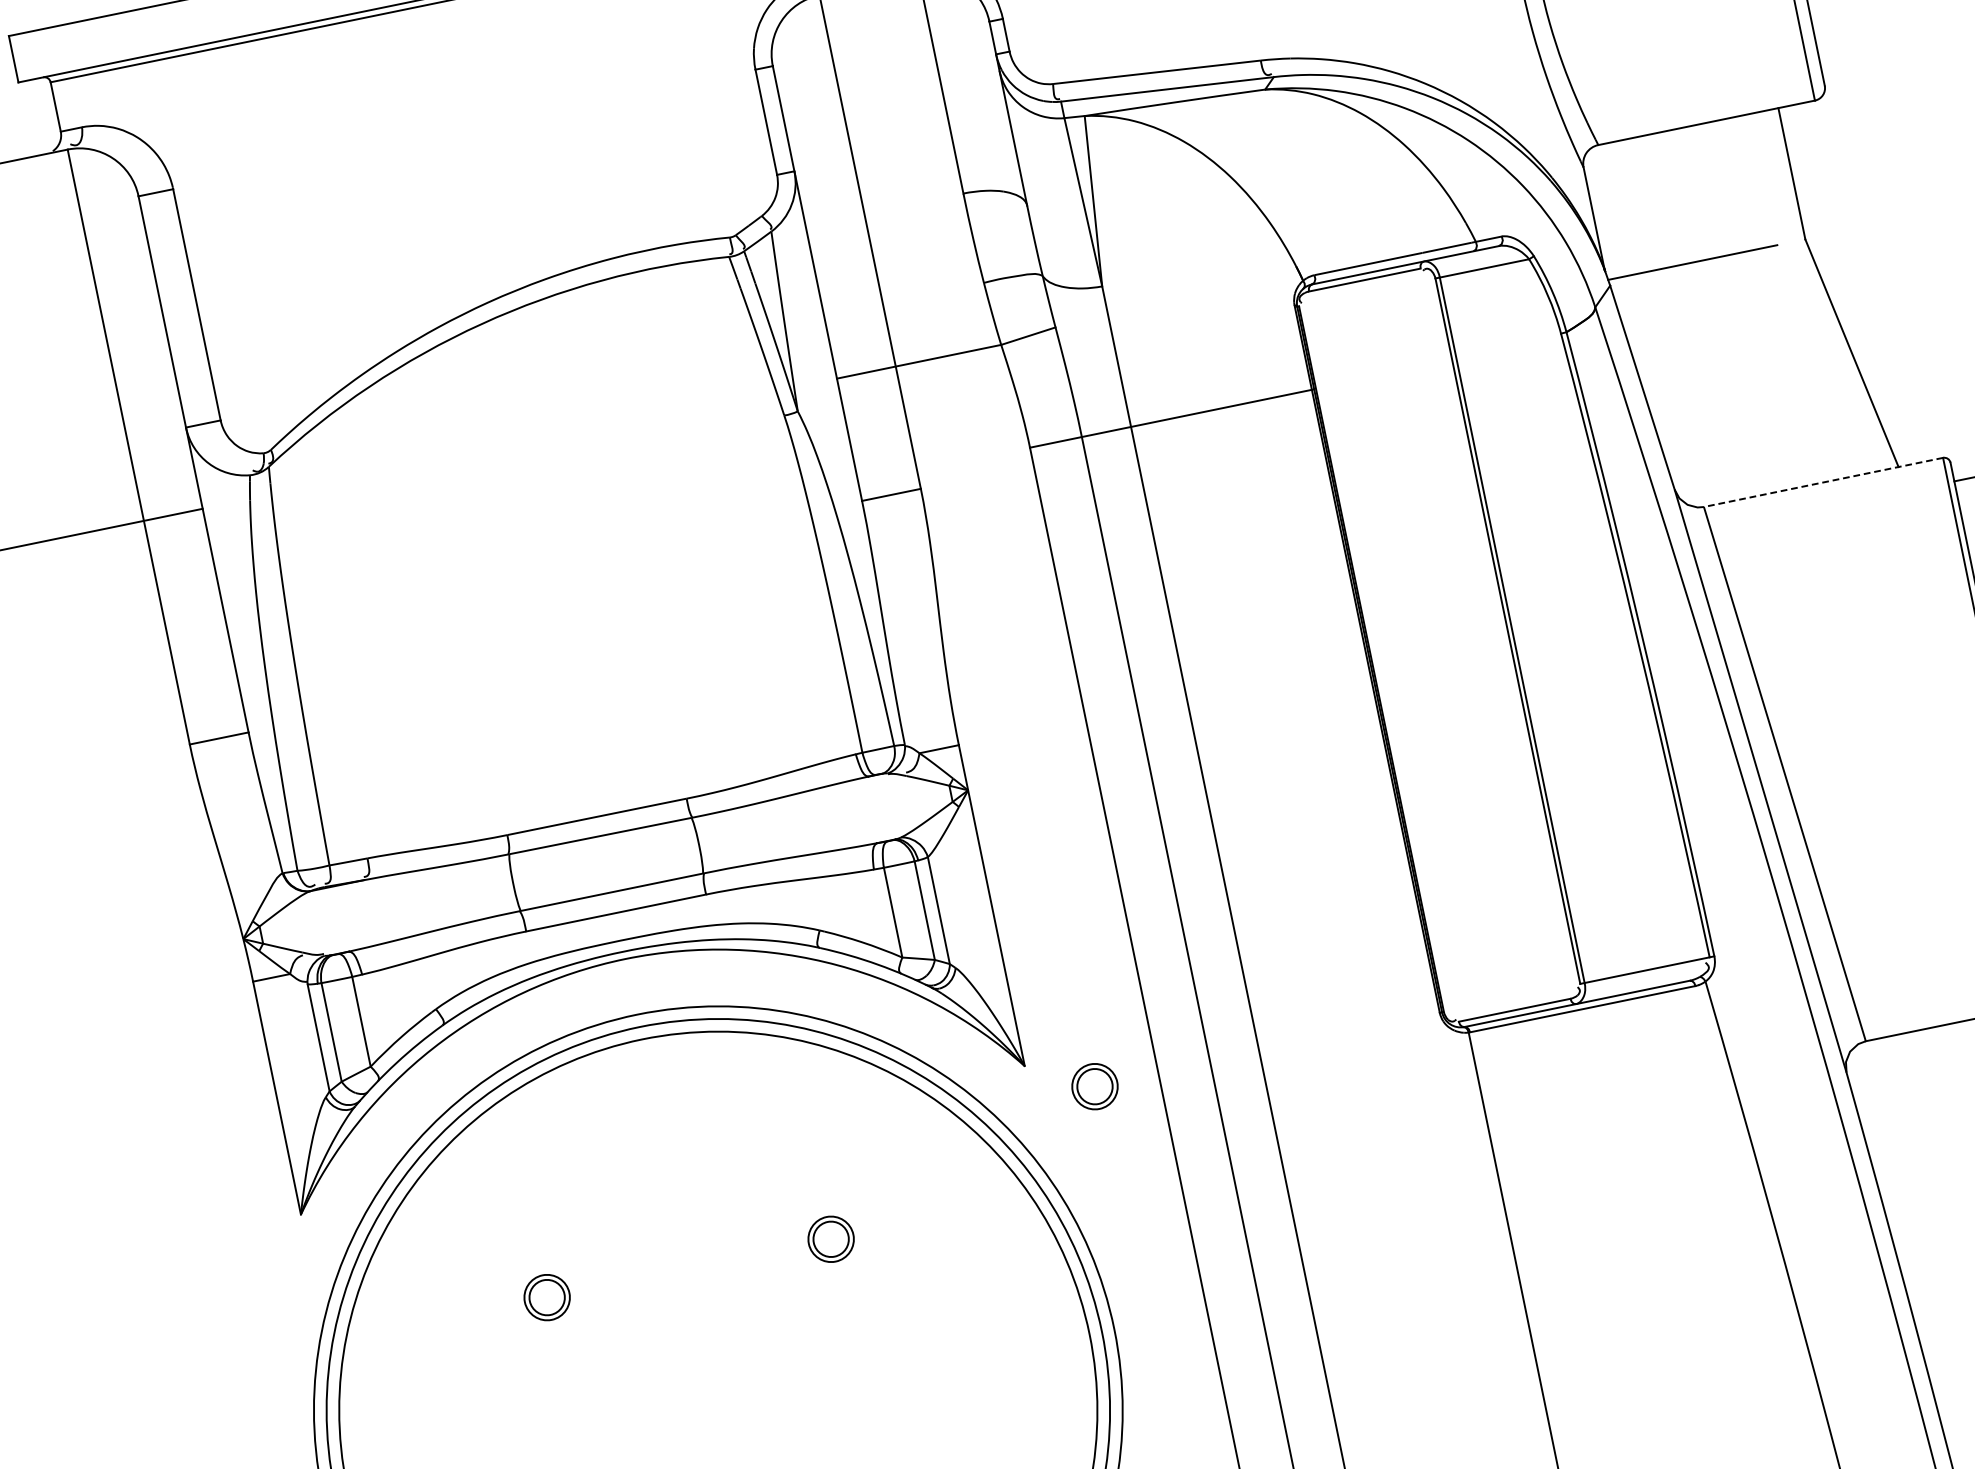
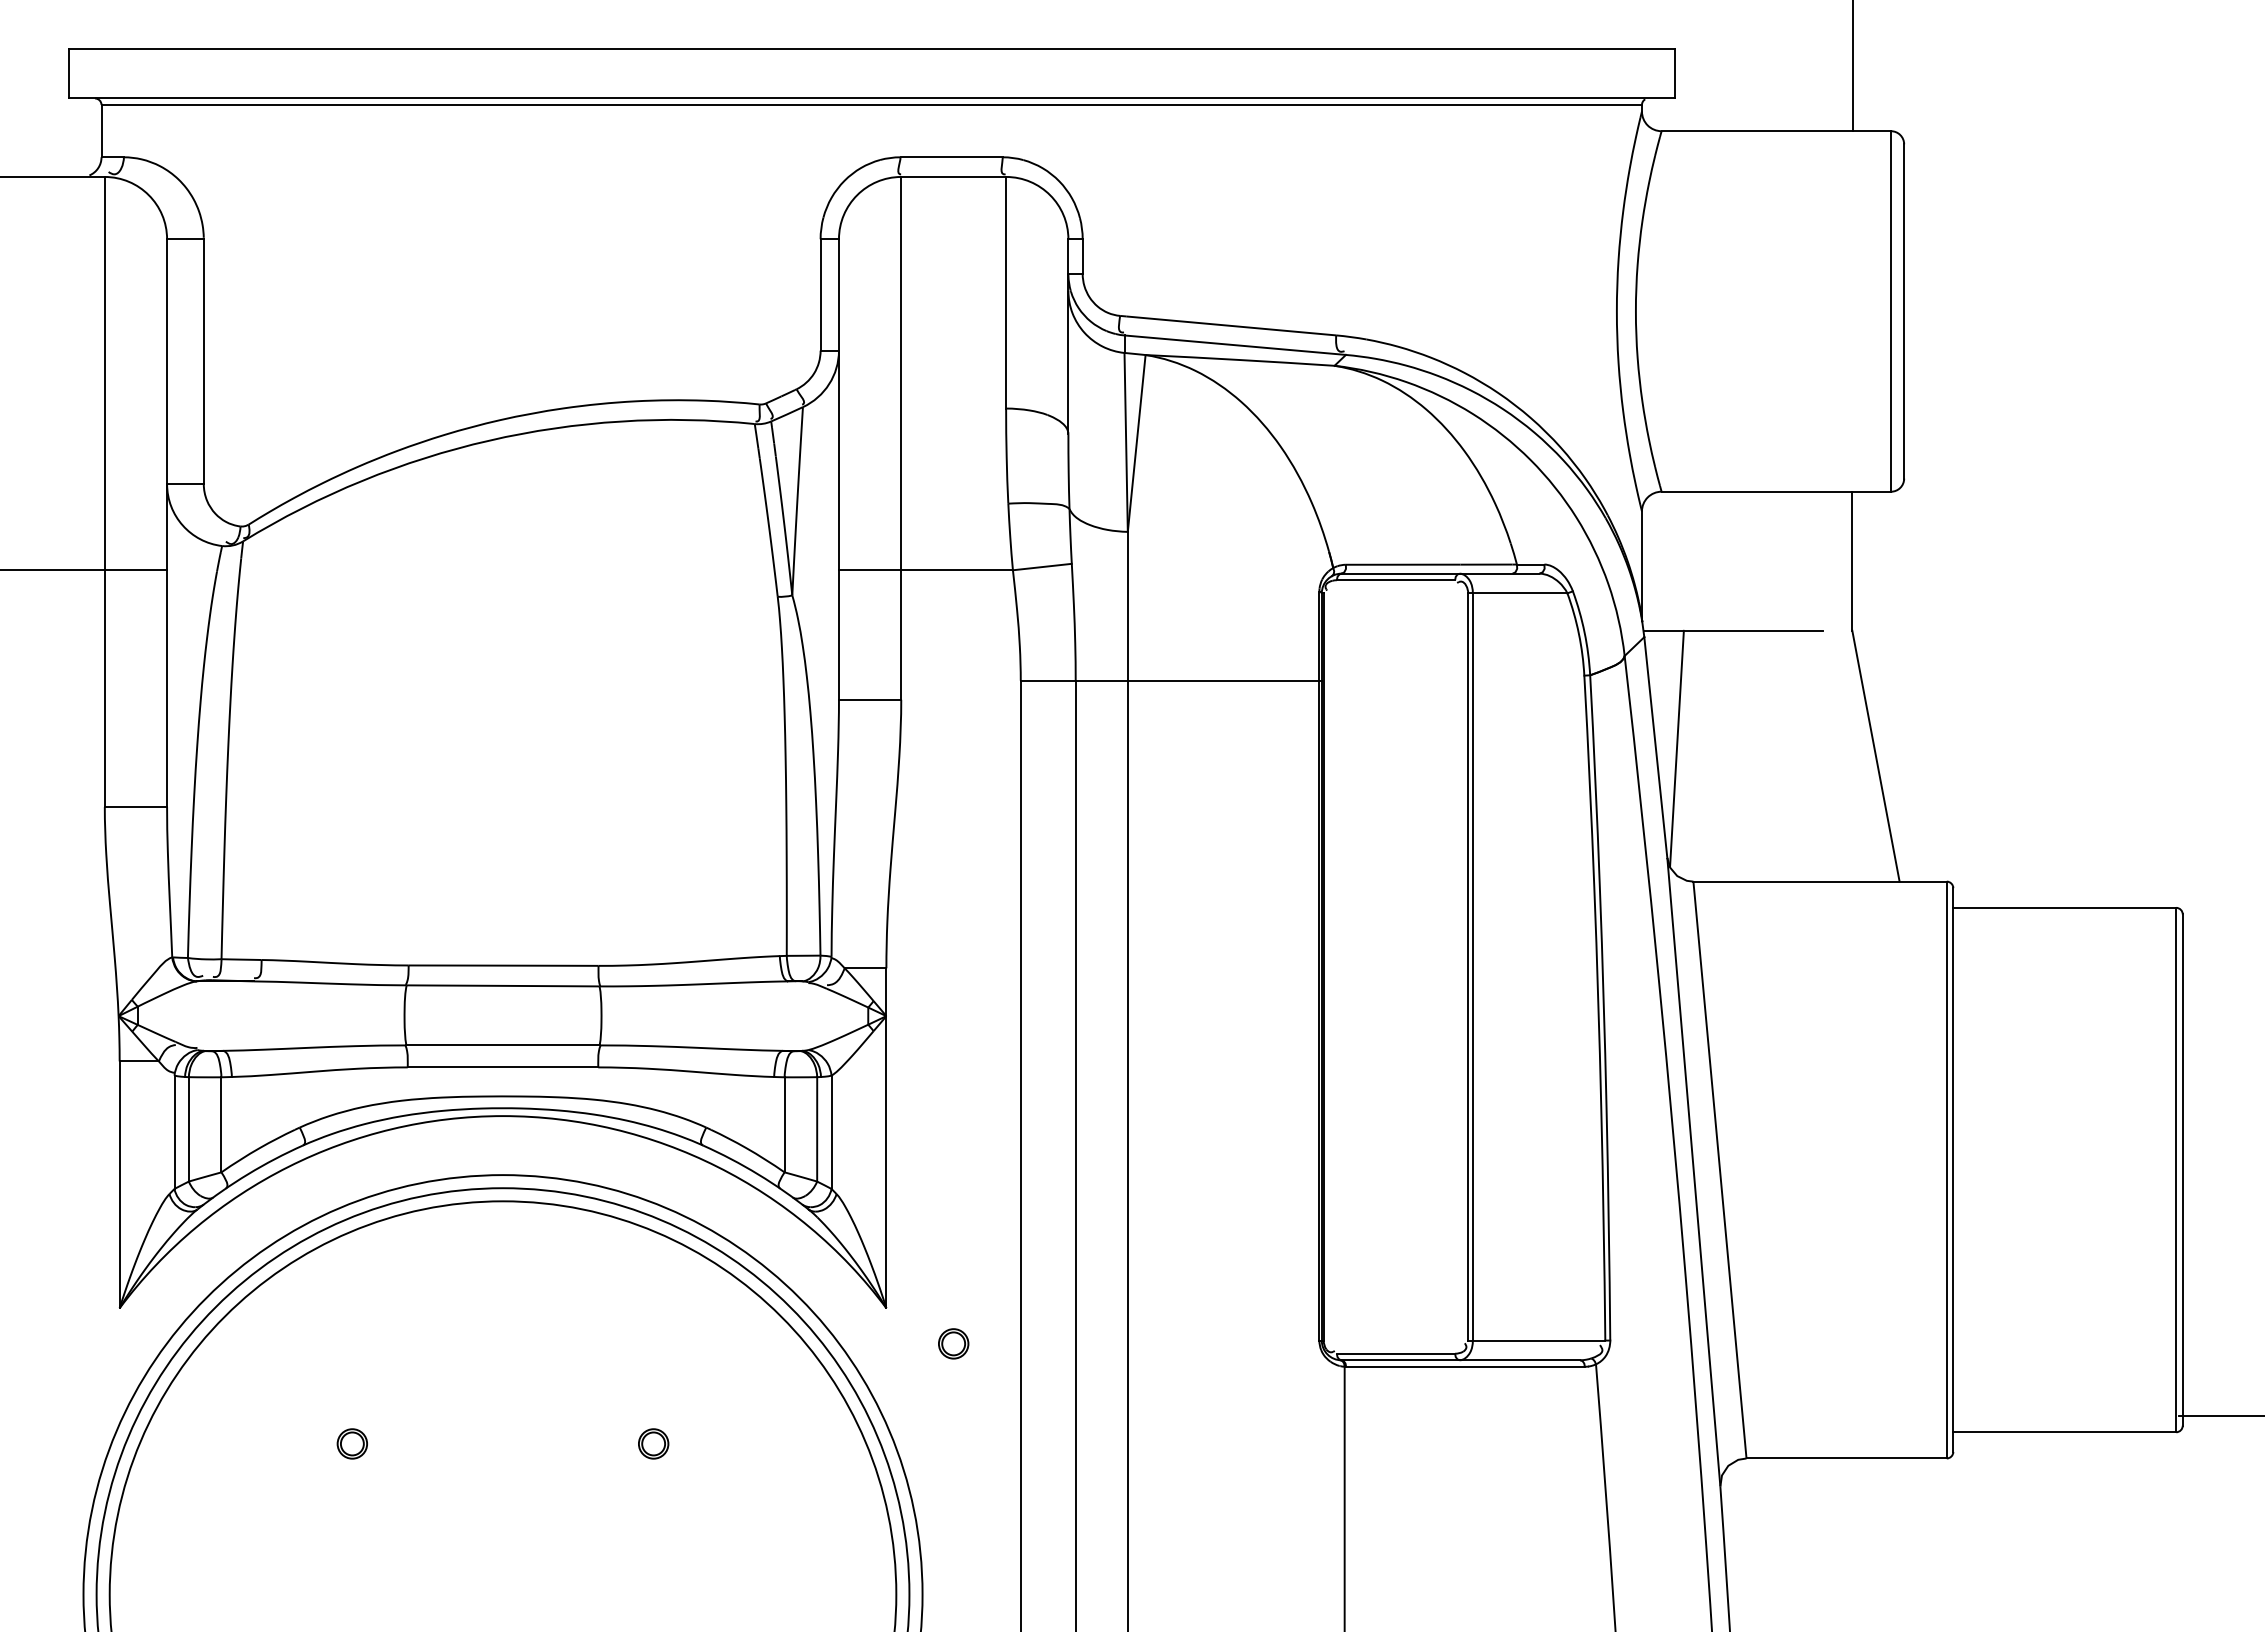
line: (1662, 384) -> (1676, 748), added
line: (1823, 482) -> (1820, 881), dashed -> solid
part: (1094, 1086) -> (953, 1343), size x0.62
part: (831, 1238) -> (653, 1443), size x0.62
part: (546, 1297) -> (351, 1443), size x0.62

